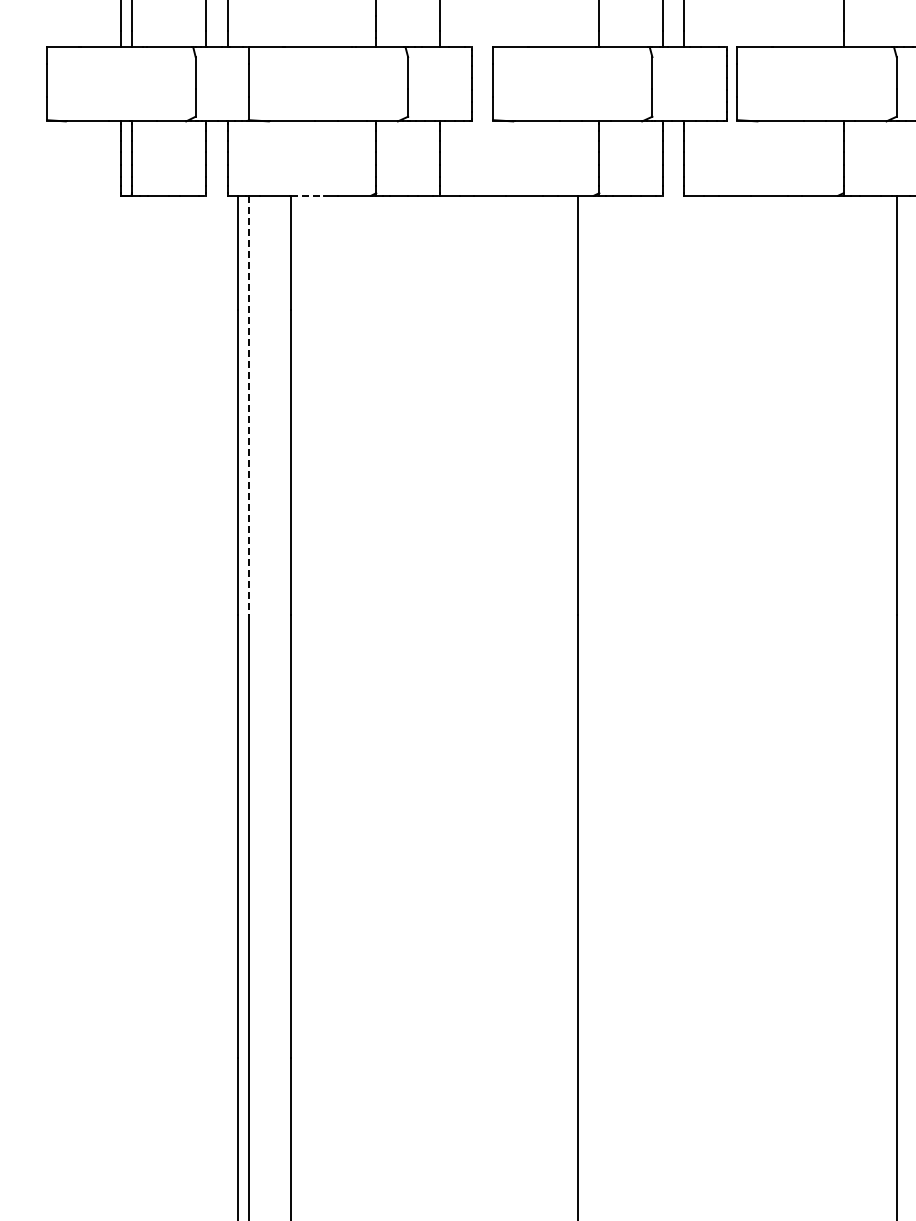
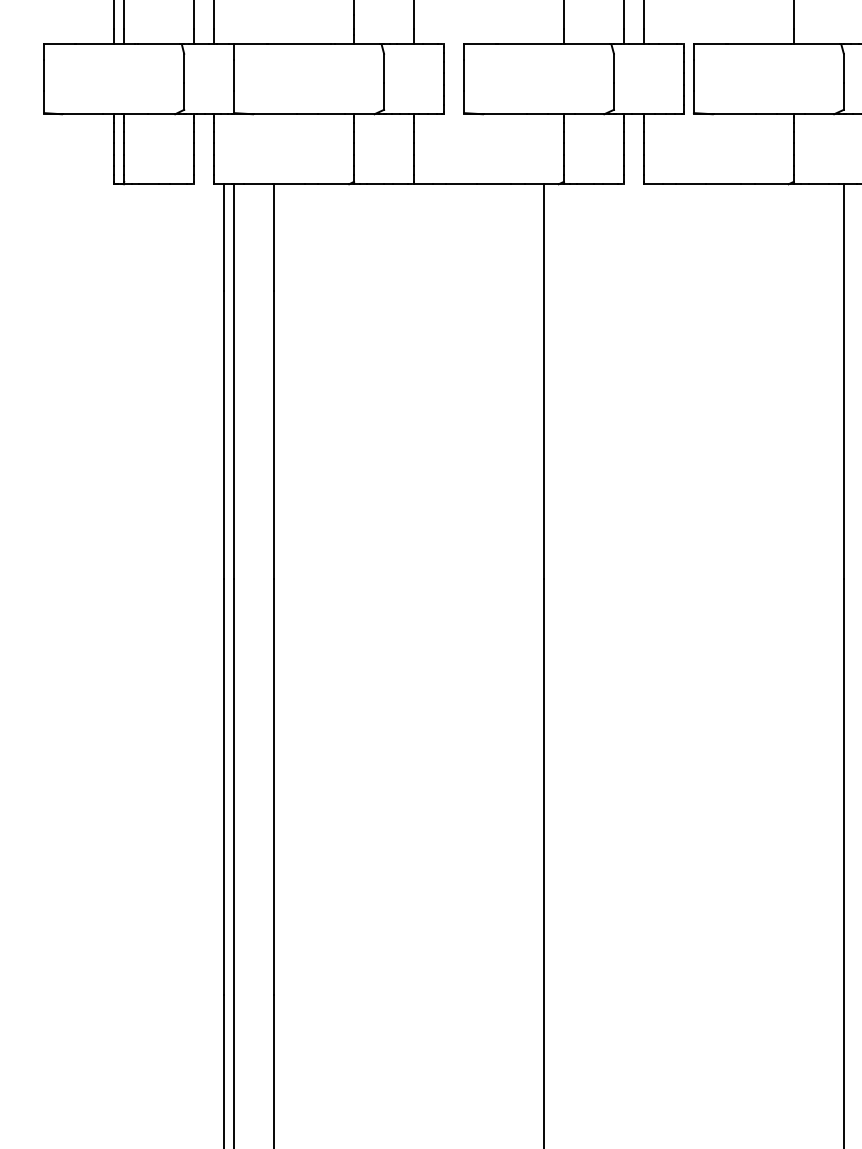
line: (308, 195) -> (290, 183), dashed -> solid
line: (248, 405) -> (233, 381), dashed -> solid

